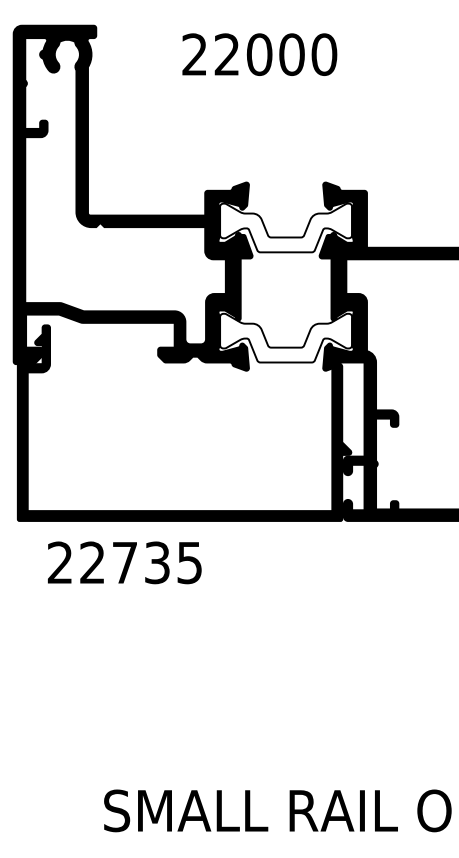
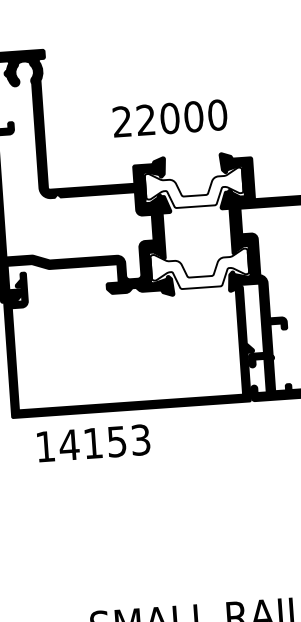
text: (259, 54) -> (169, 118), moved
text: (124, 562) -> (92, 443), 22735 -> 14153

